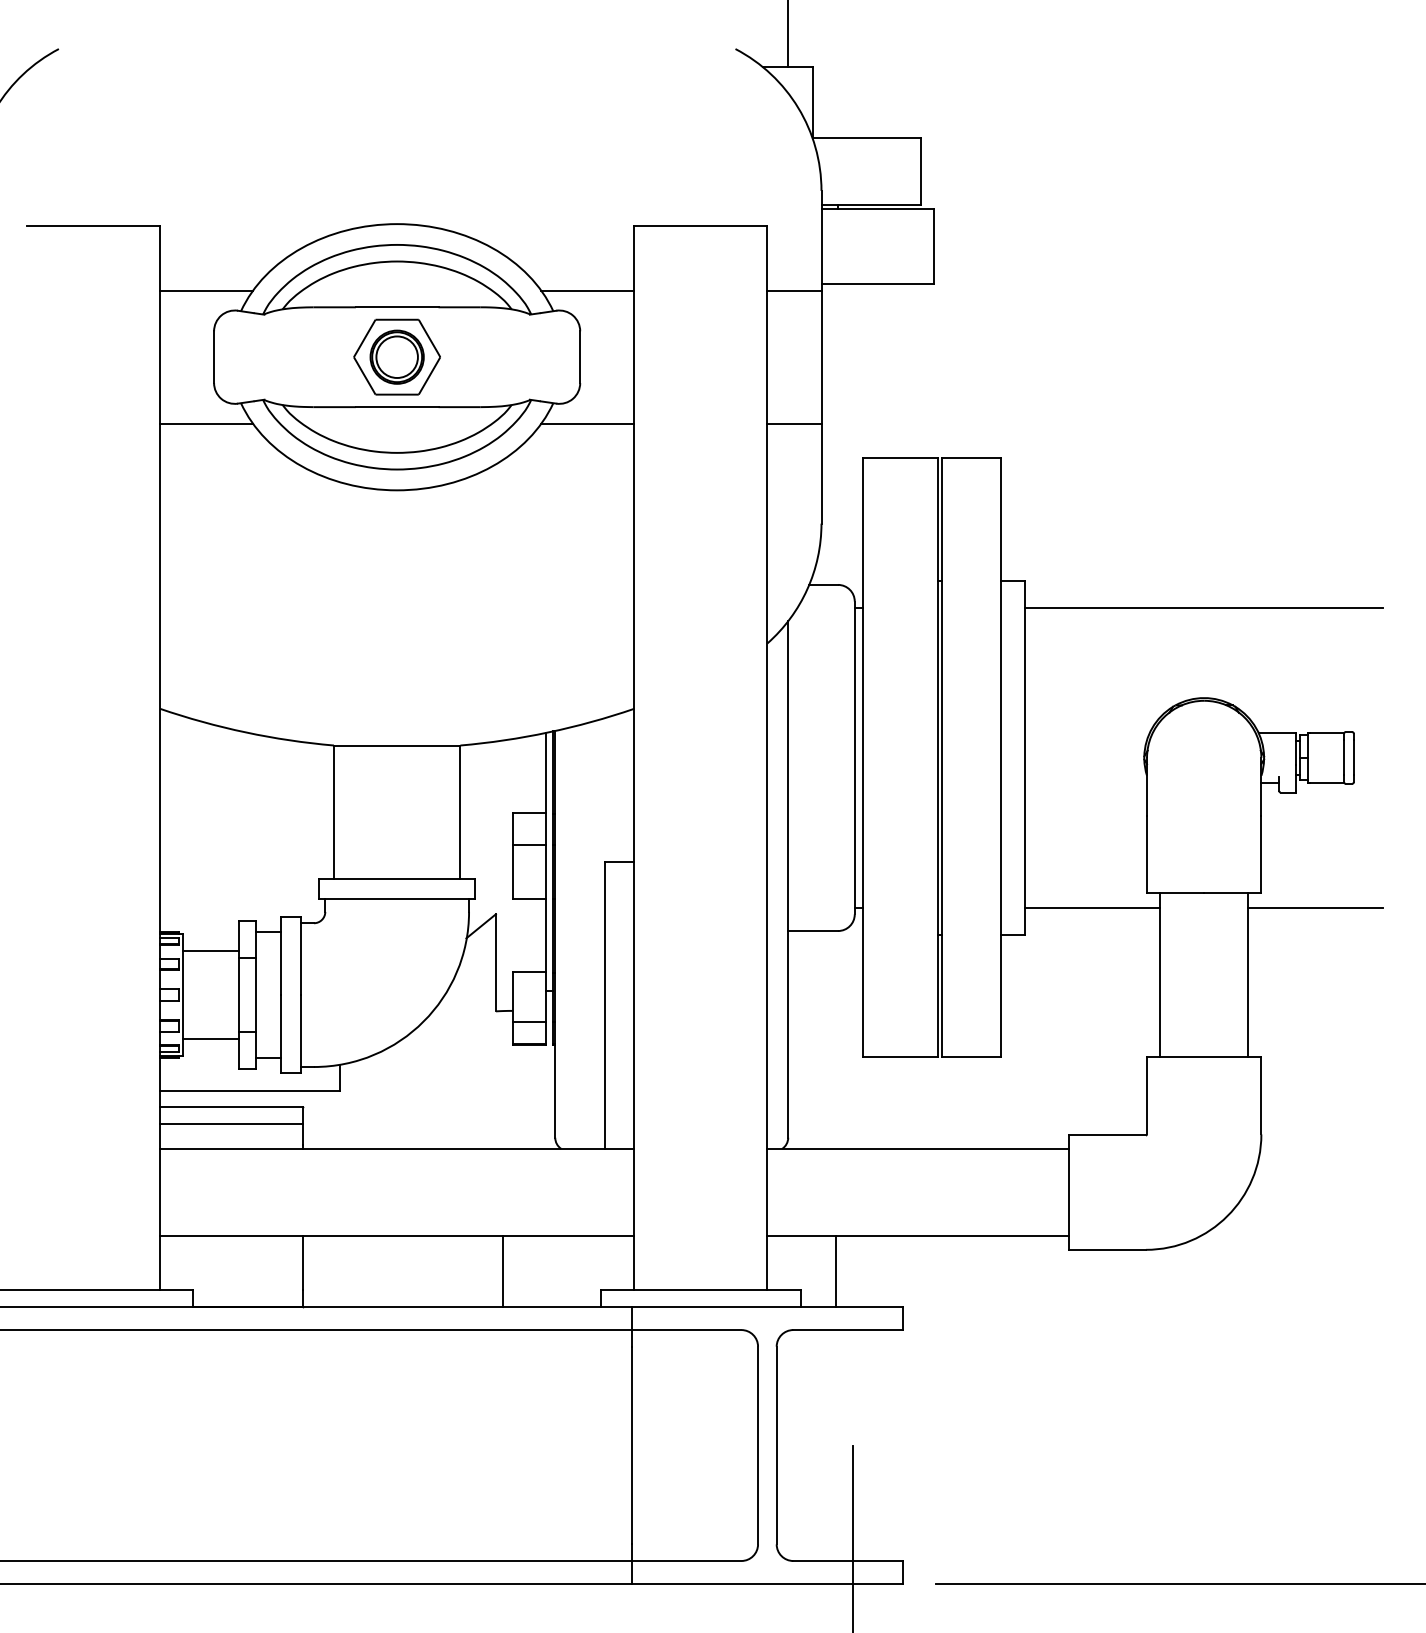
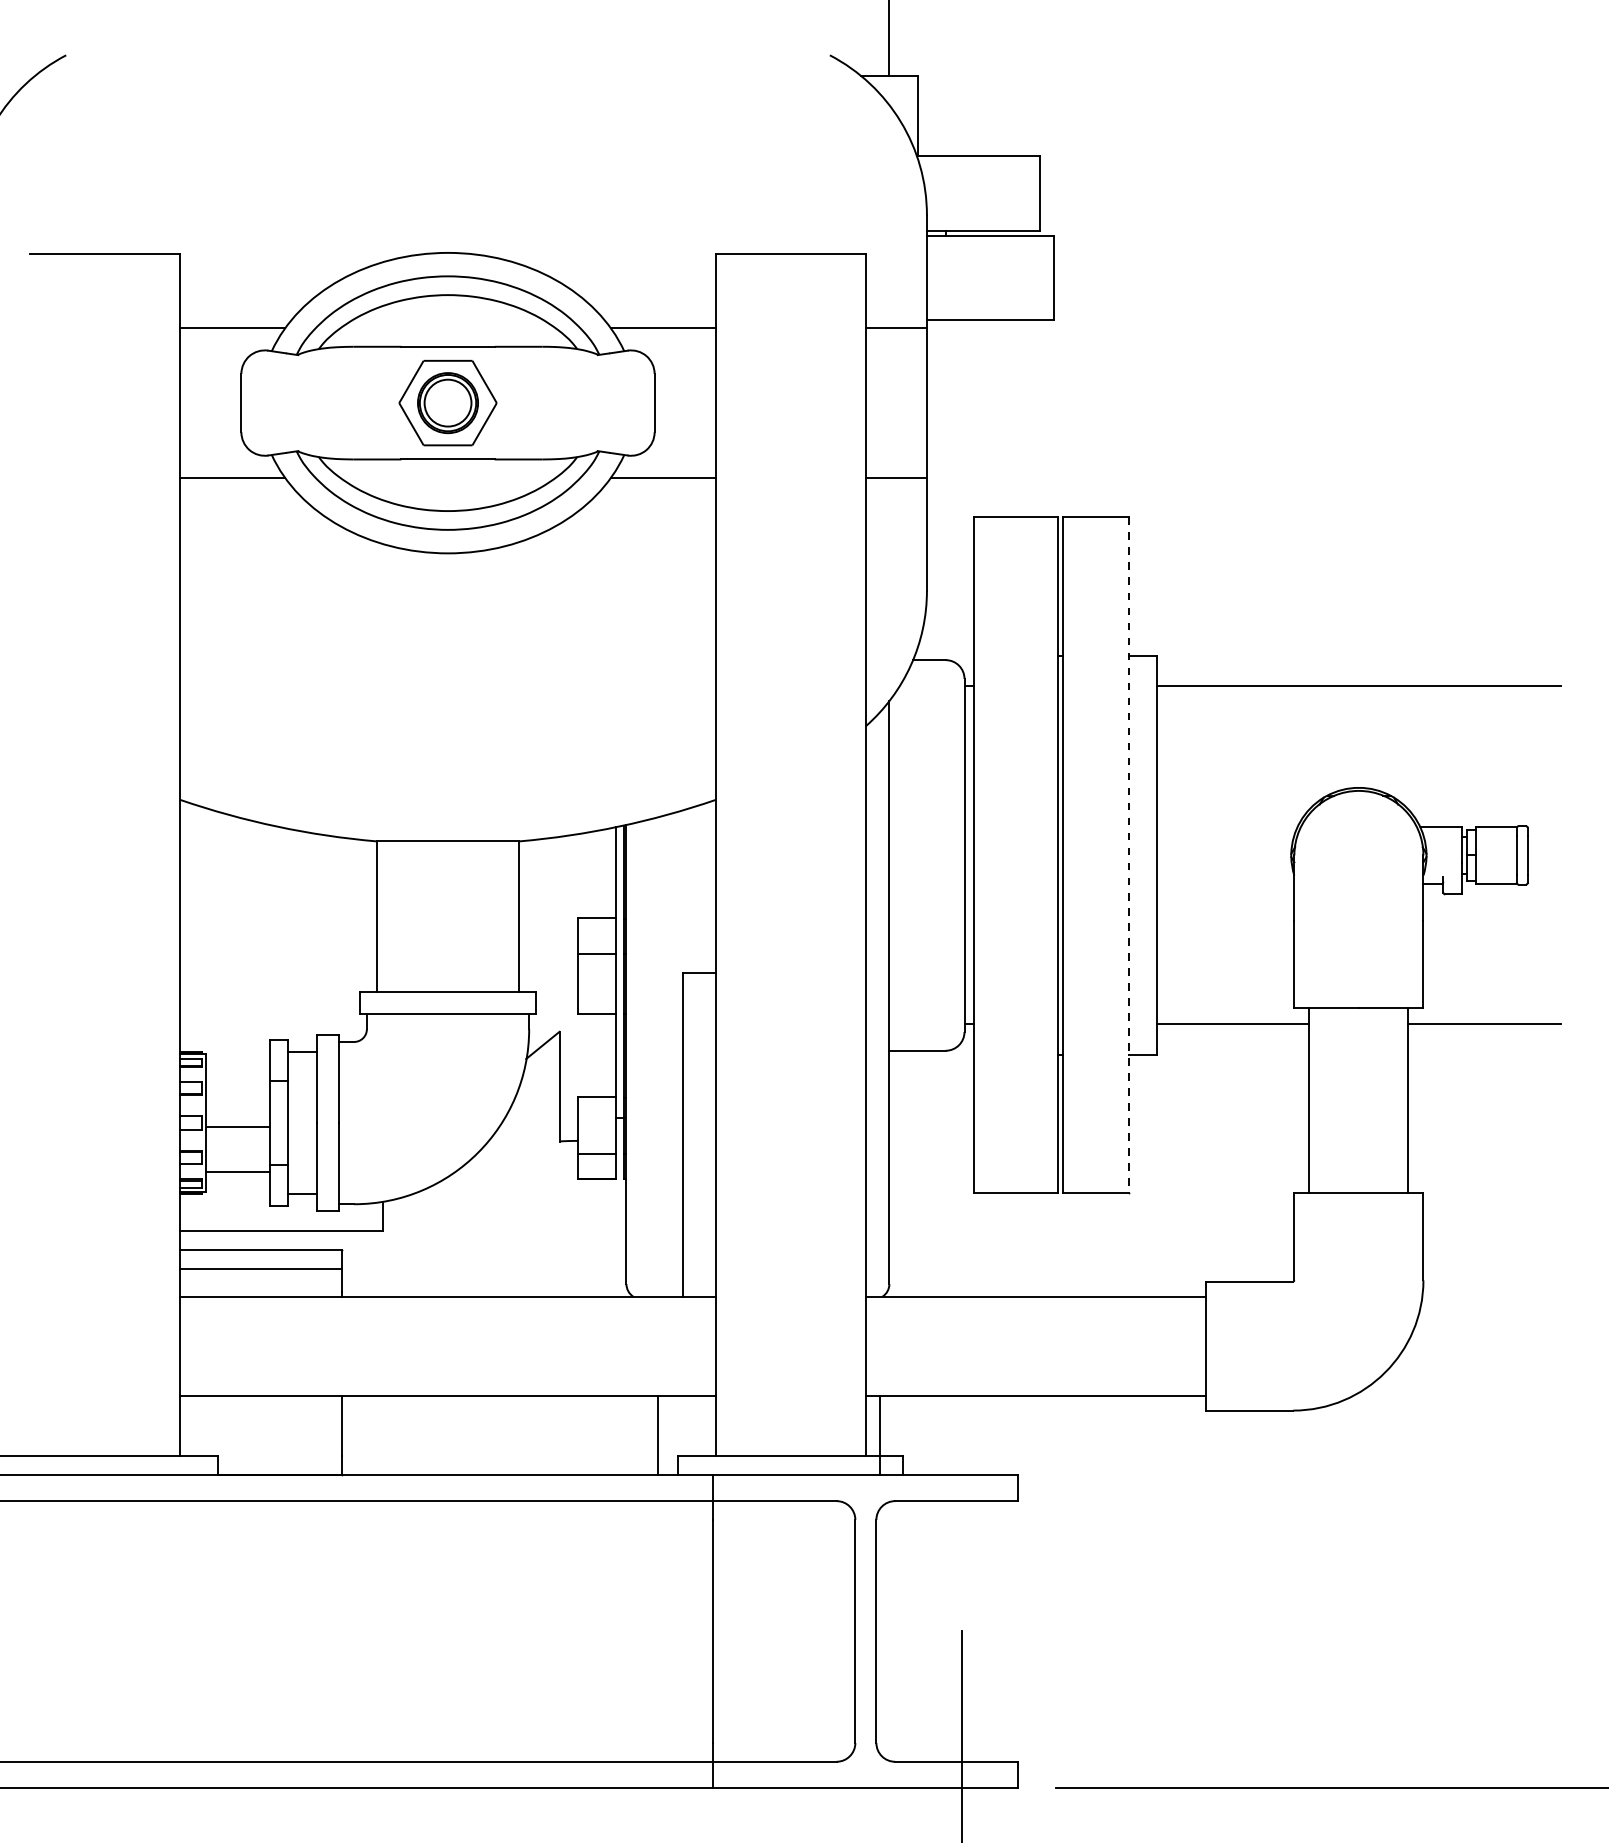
line: (1000, 758) -> (1129, 855), solid -> dashed
line: (210, 951) -> (237, 1126), moved
line: (503, 1271) -> (657, 1435), moved
line: (836, 1271) -> (880, 1435), moved

